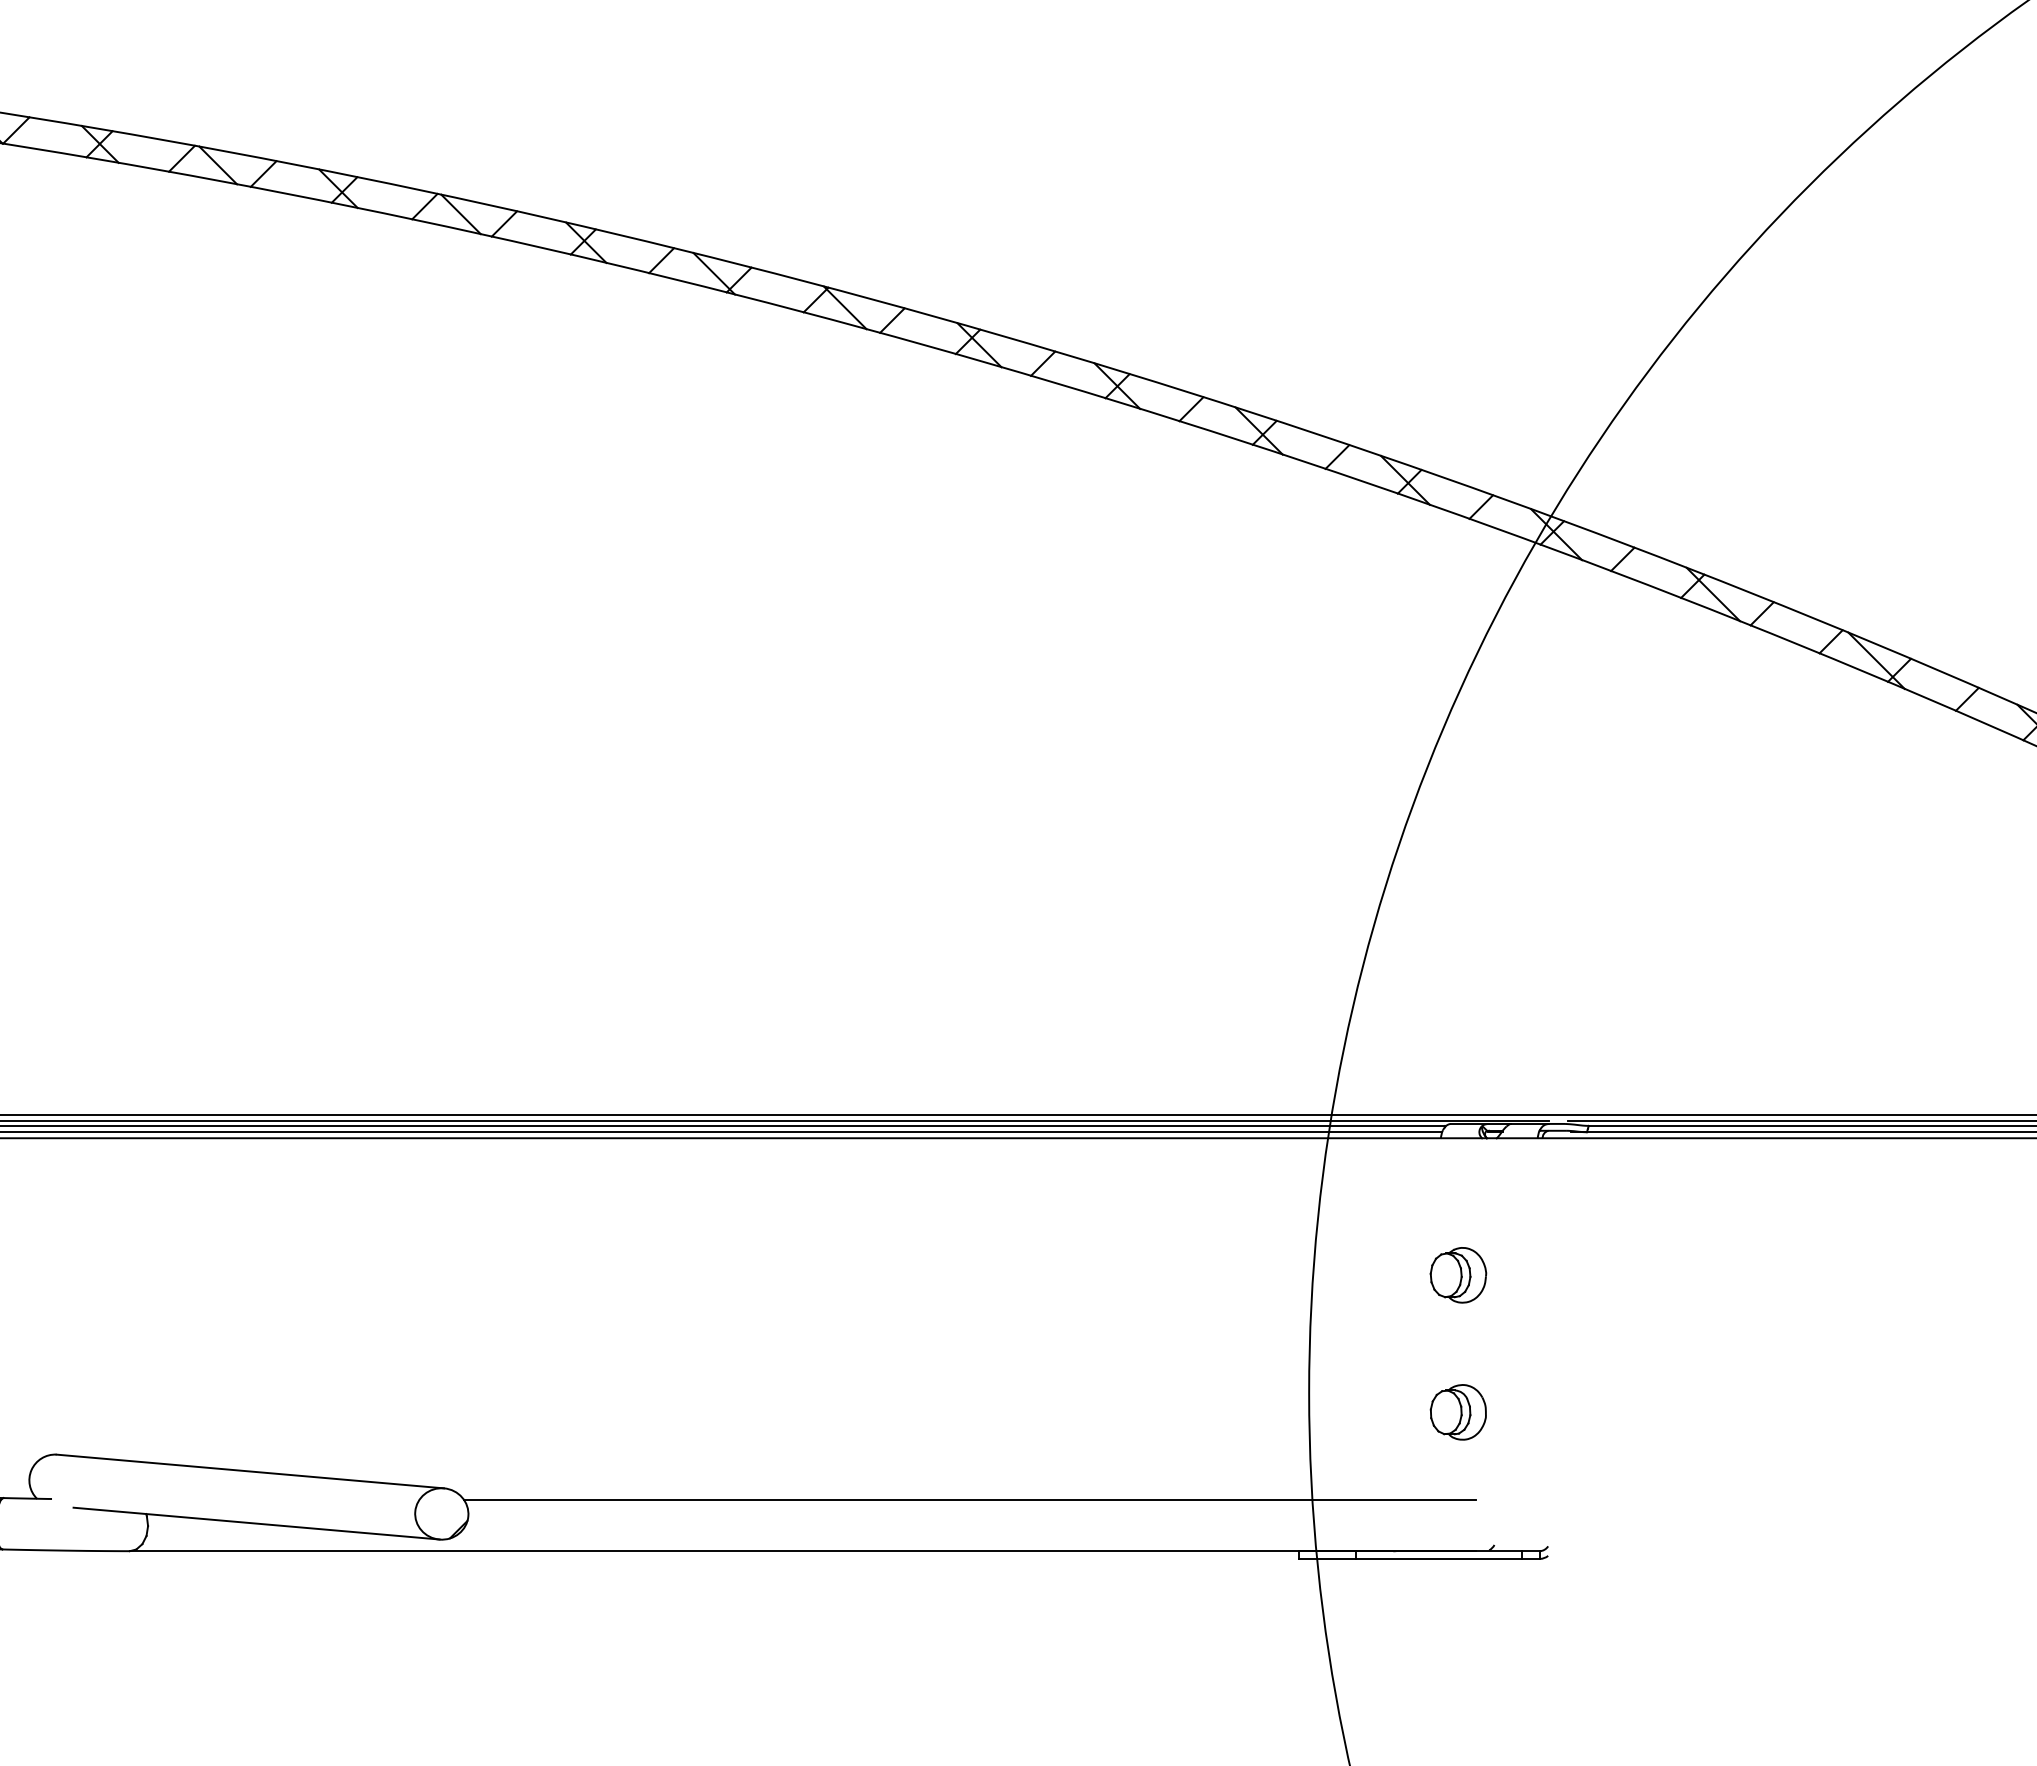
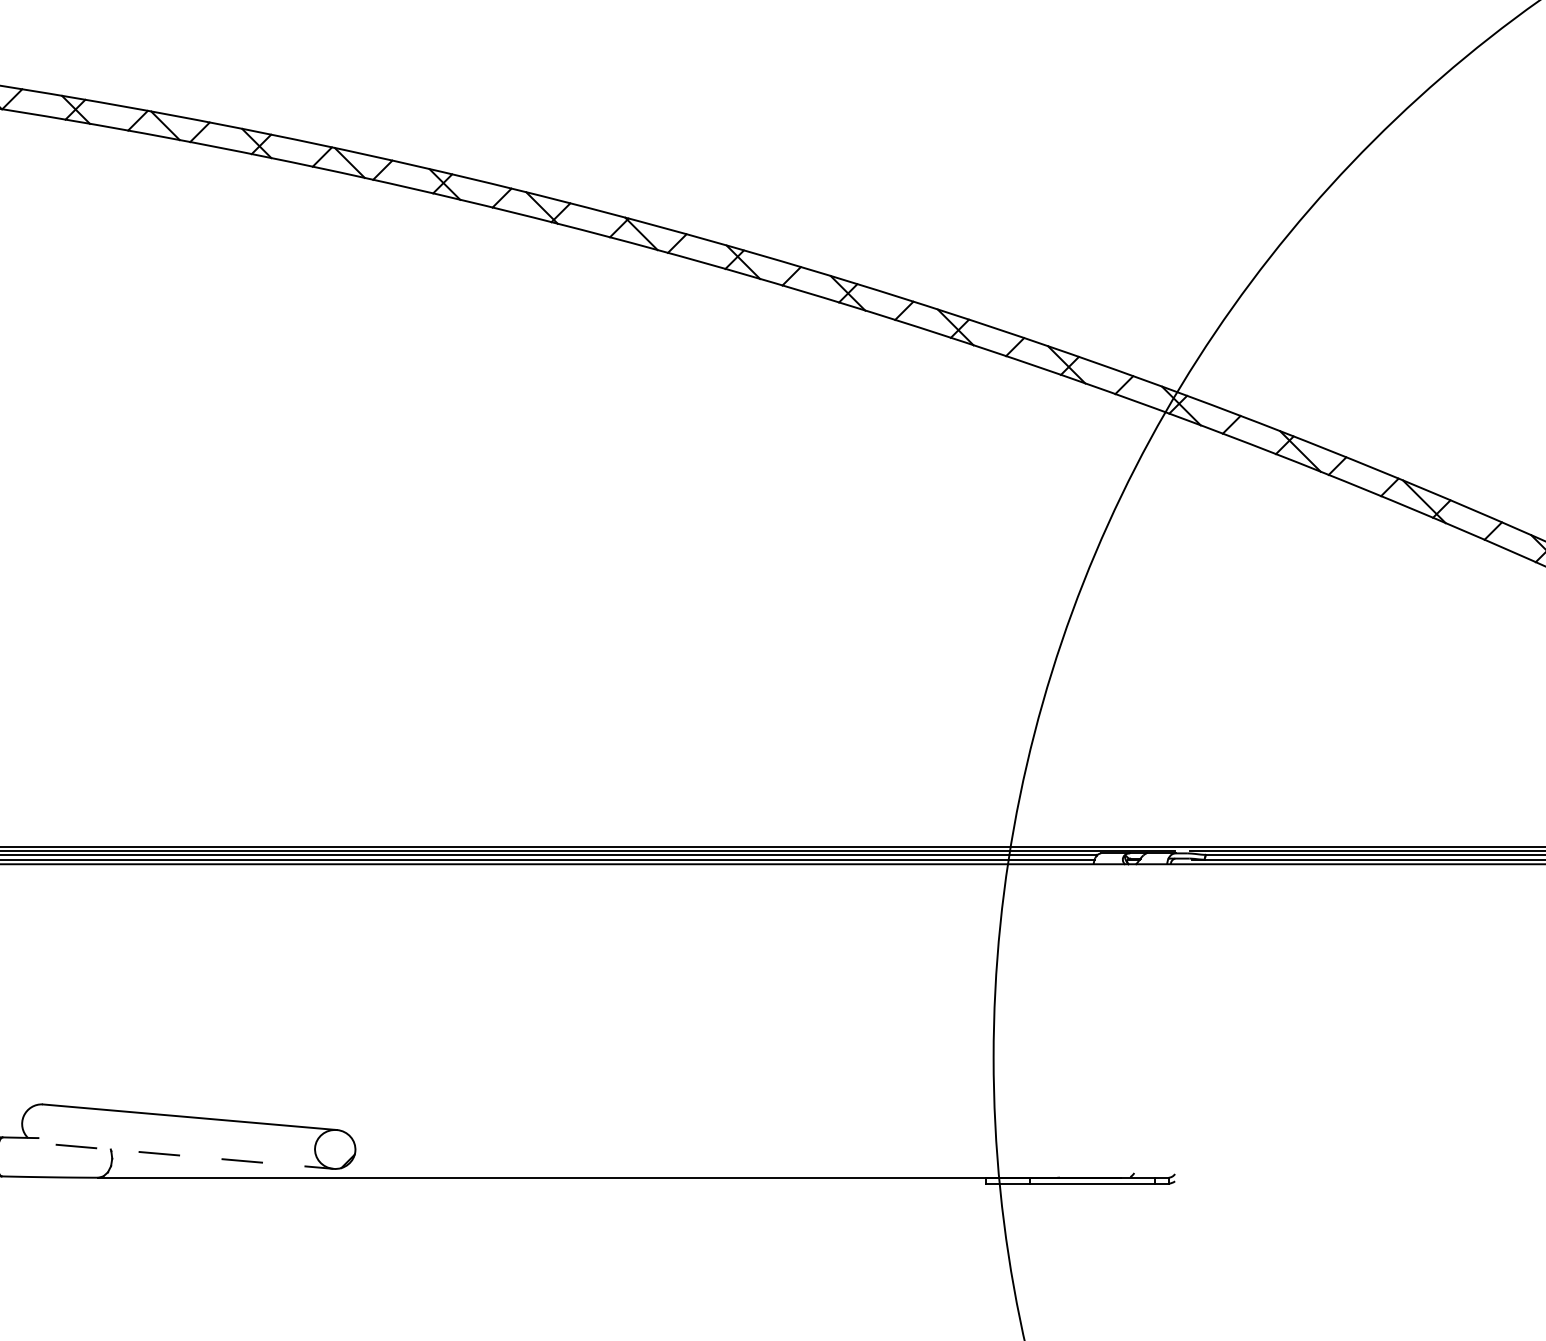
part: (1458, 1275) -> (1107, 968), removed
part: (1457, 1412) -> (1106, 1072), removed
line: (969, 1499) -> (735, 1138), removed
line: (256, 1523) -> (194, 1156), solid -> dashed

